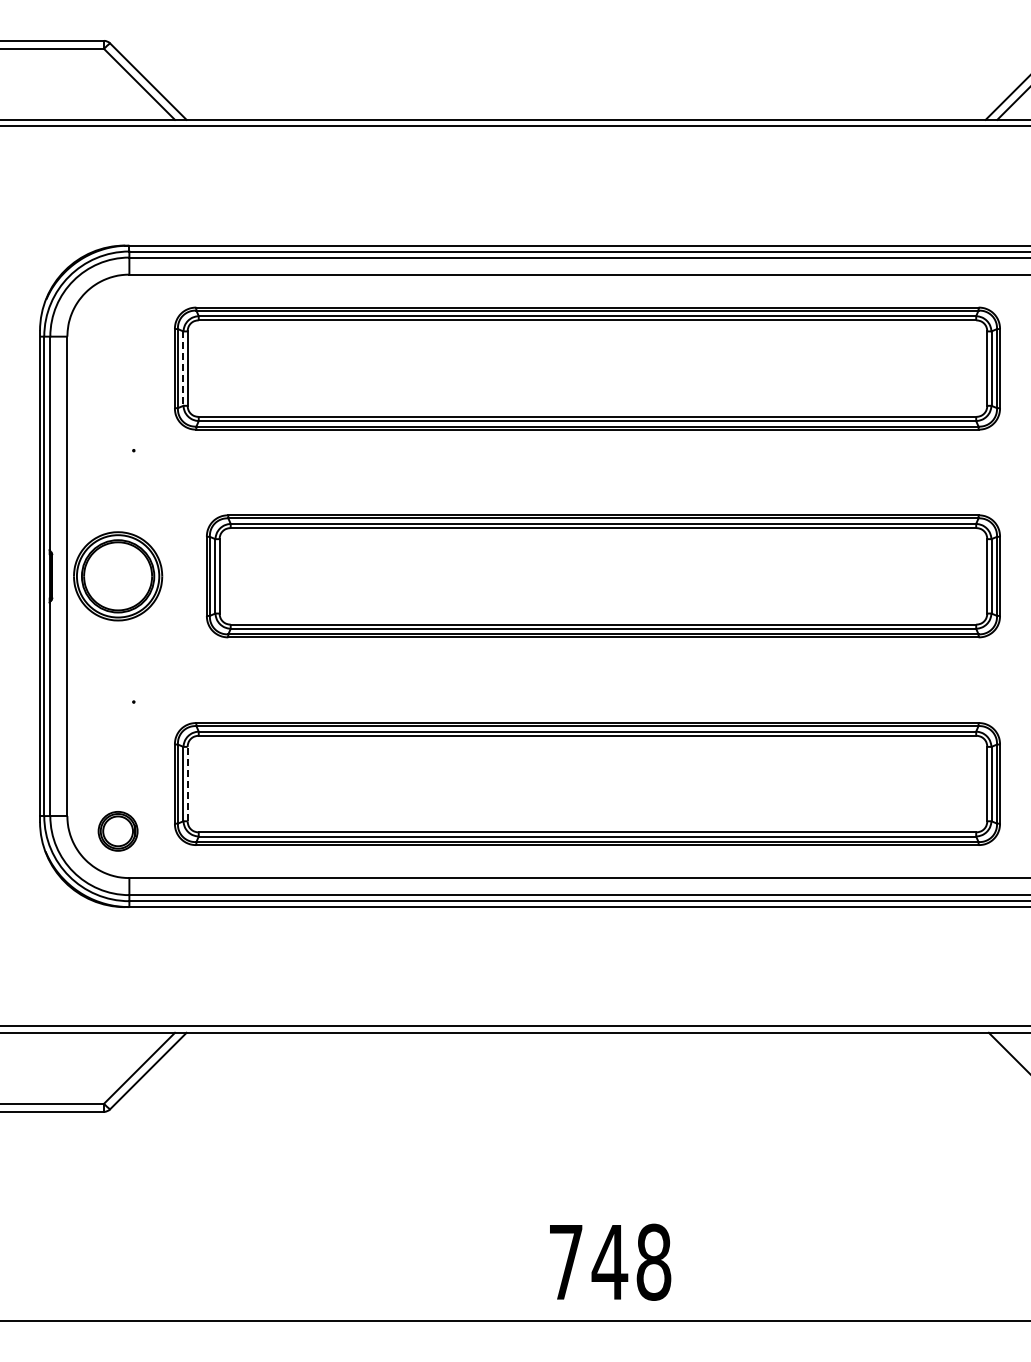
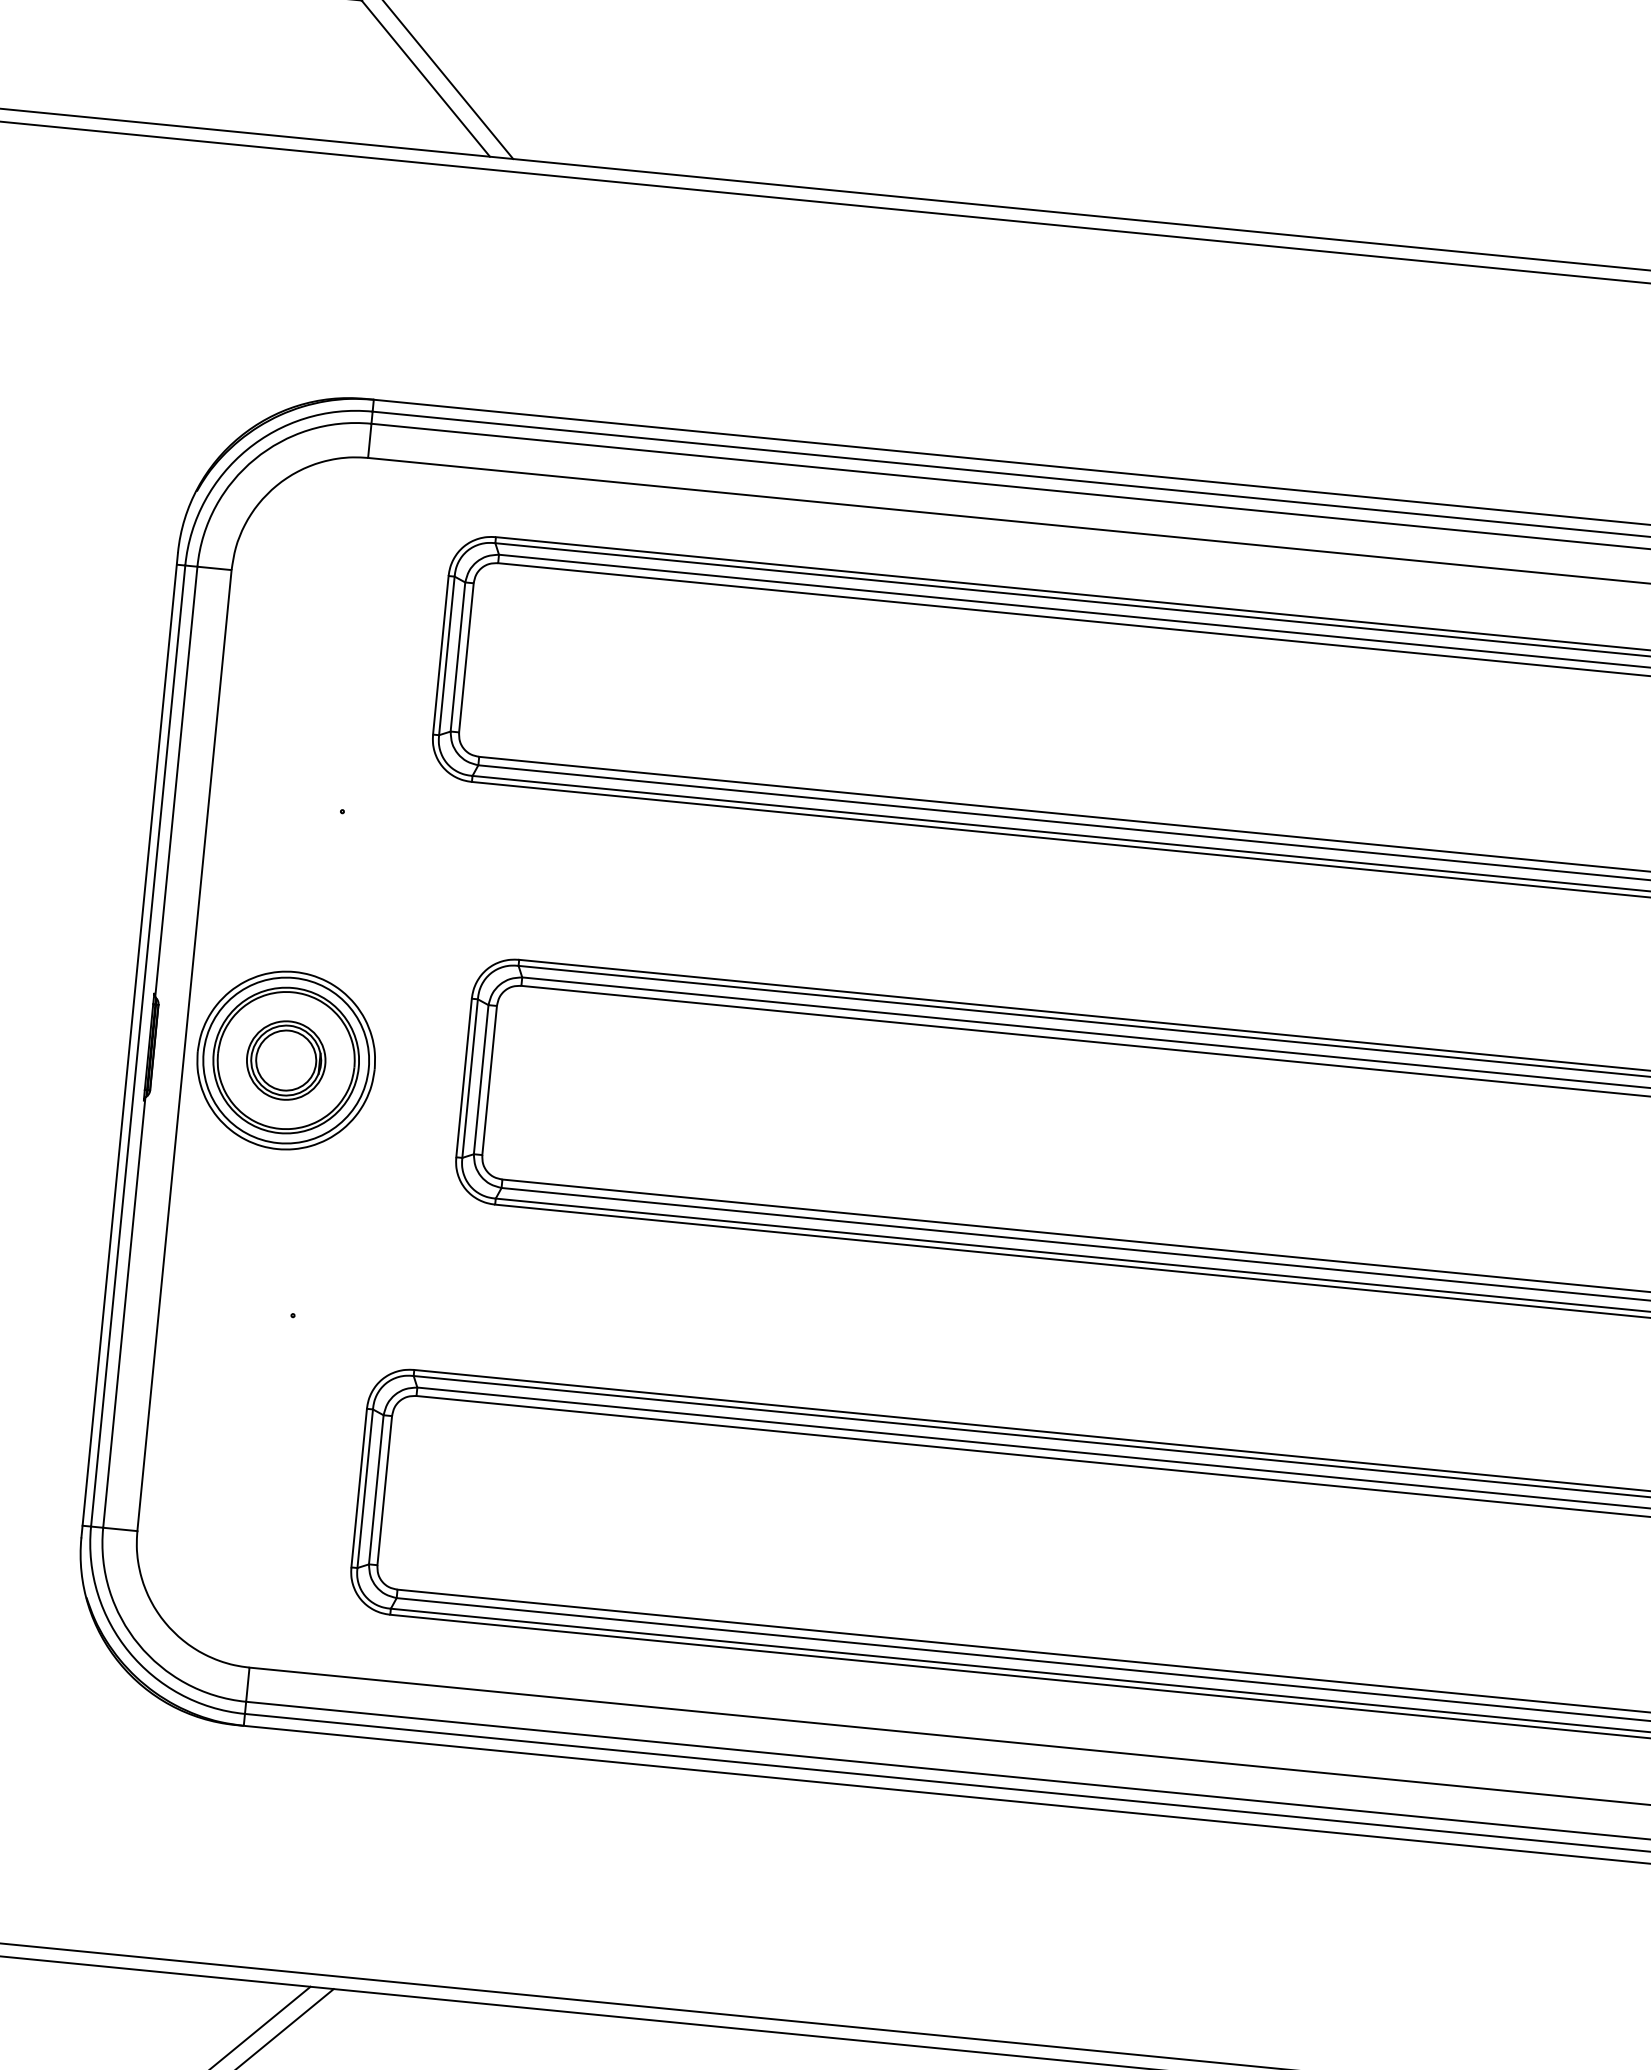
line: (183, 369) -> (457, 658), dashed -> solid
line: (187, 783) -> (384, 1489), dashed -> solid
part: (117, 831) -> (284, 1060), moved

